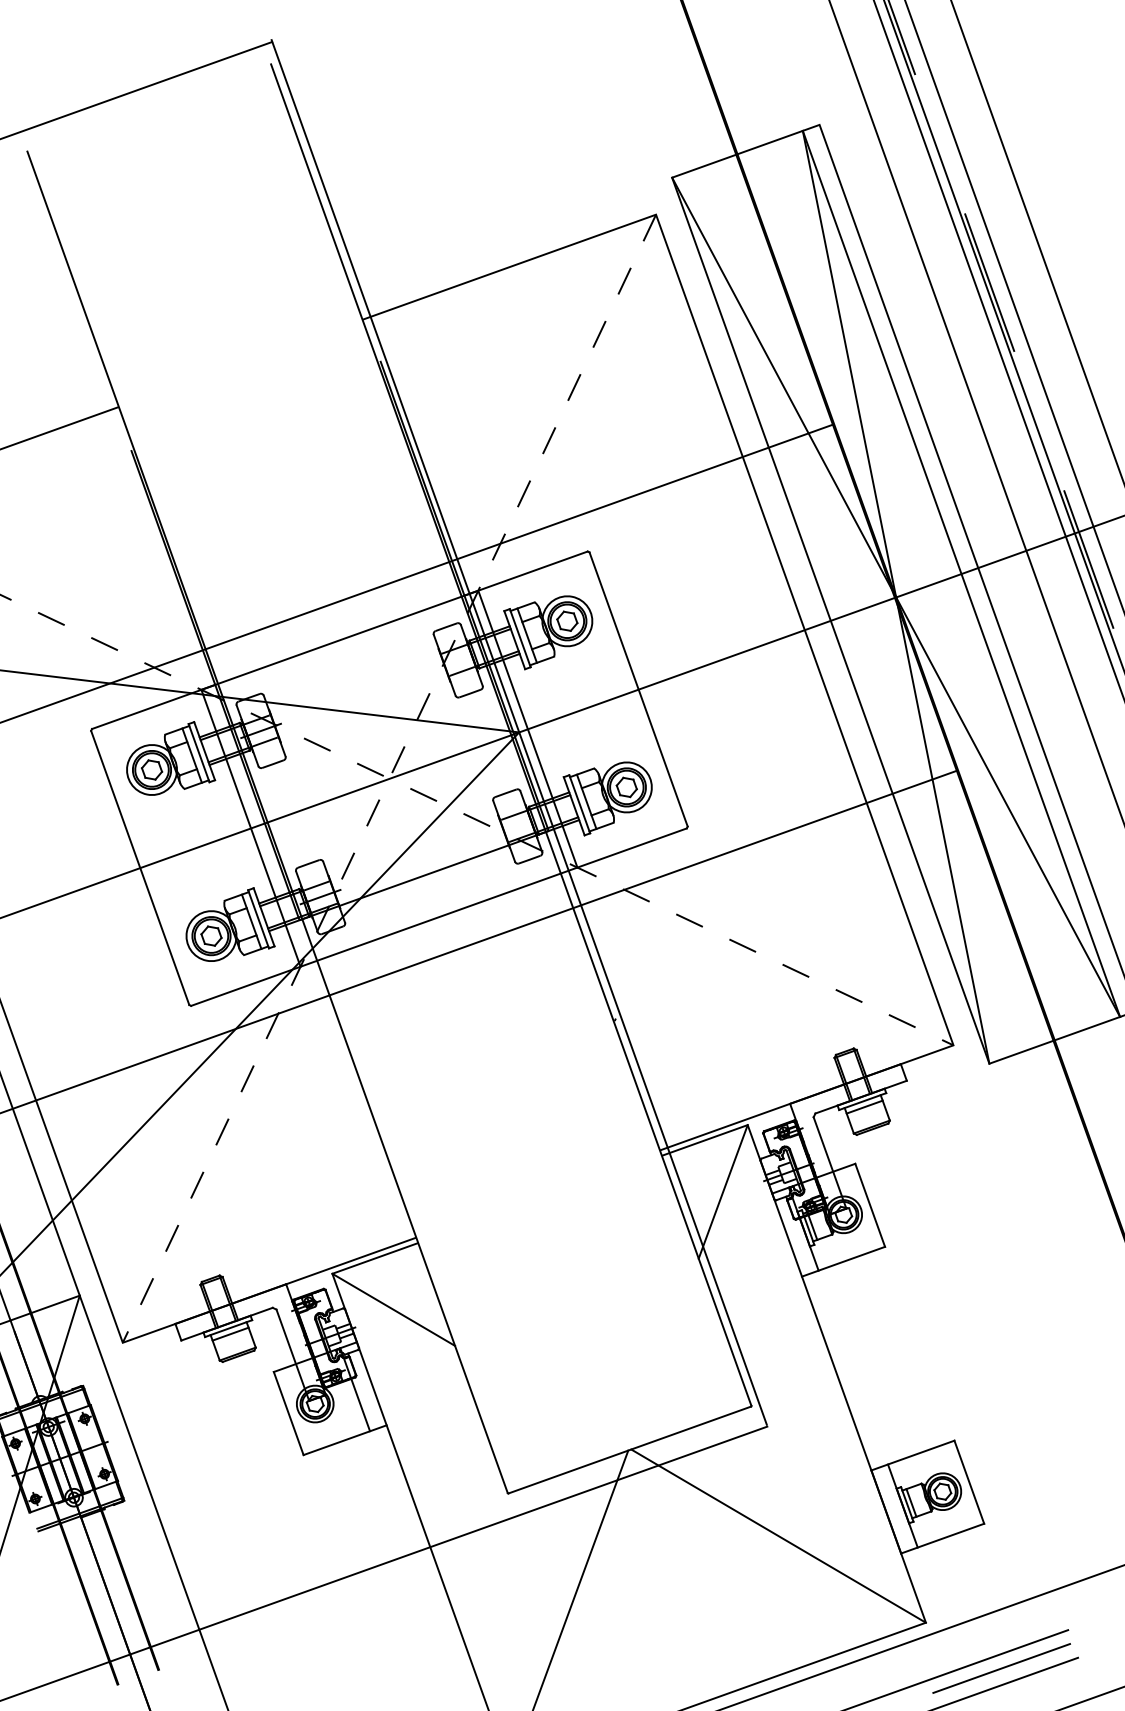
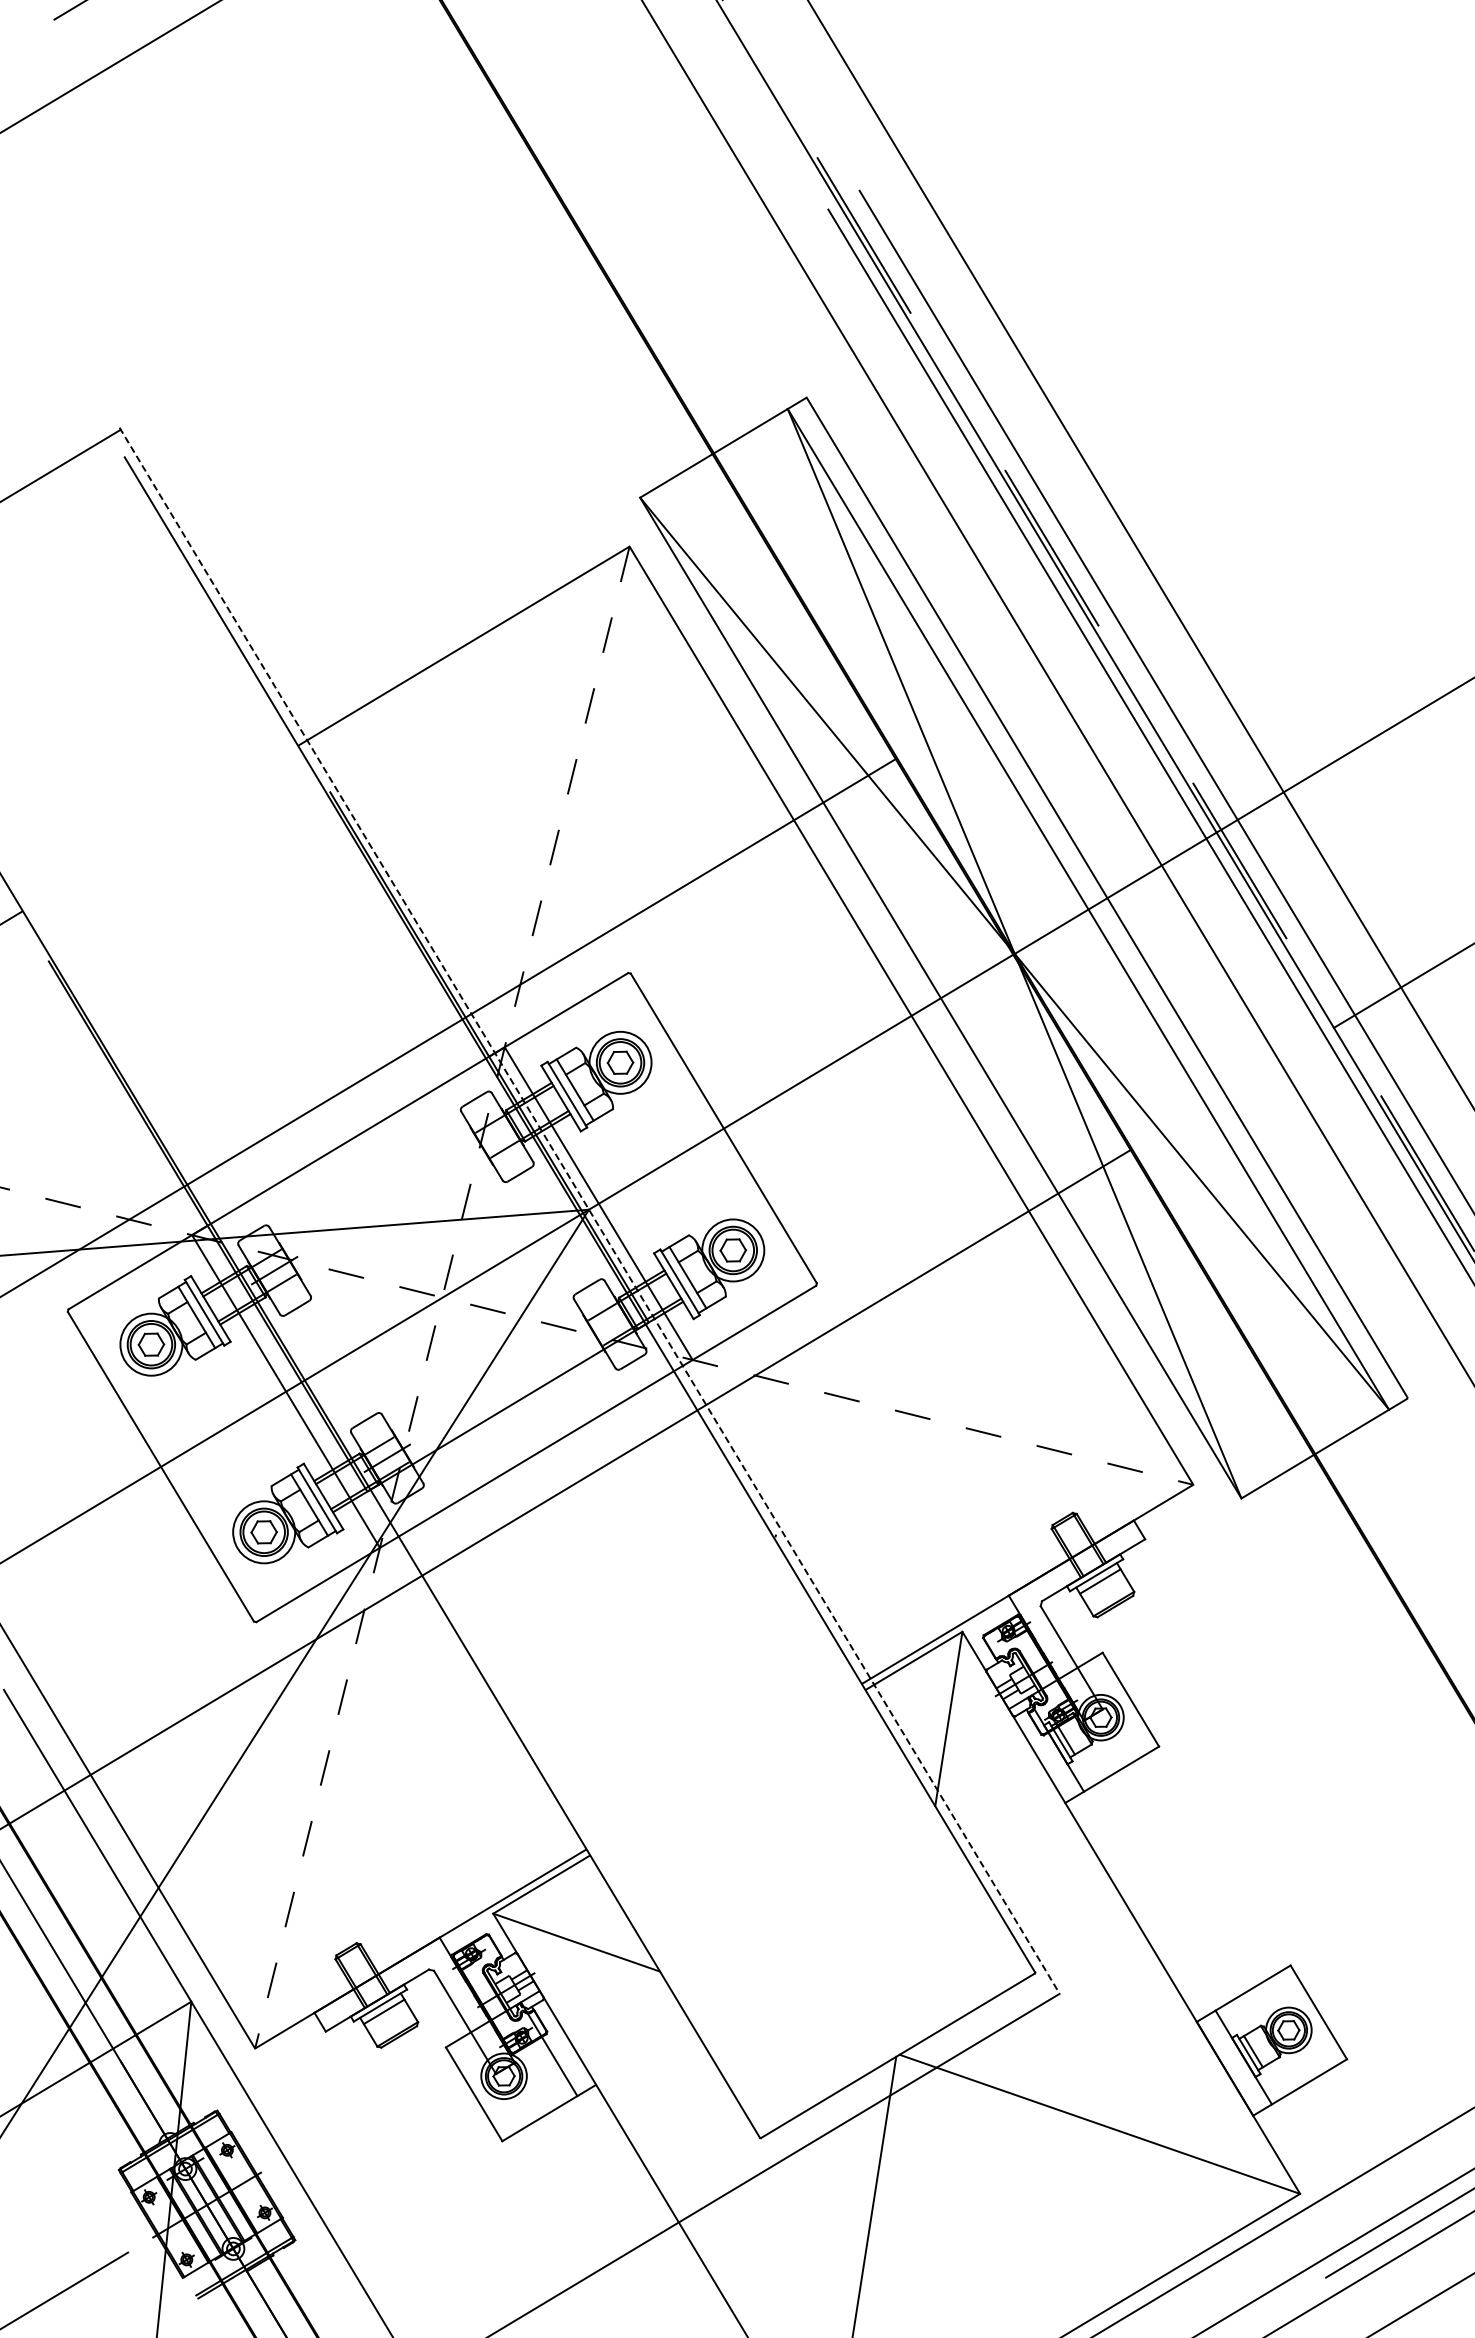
line: (519, 733) -> (589, 1210), solid -> dashed

